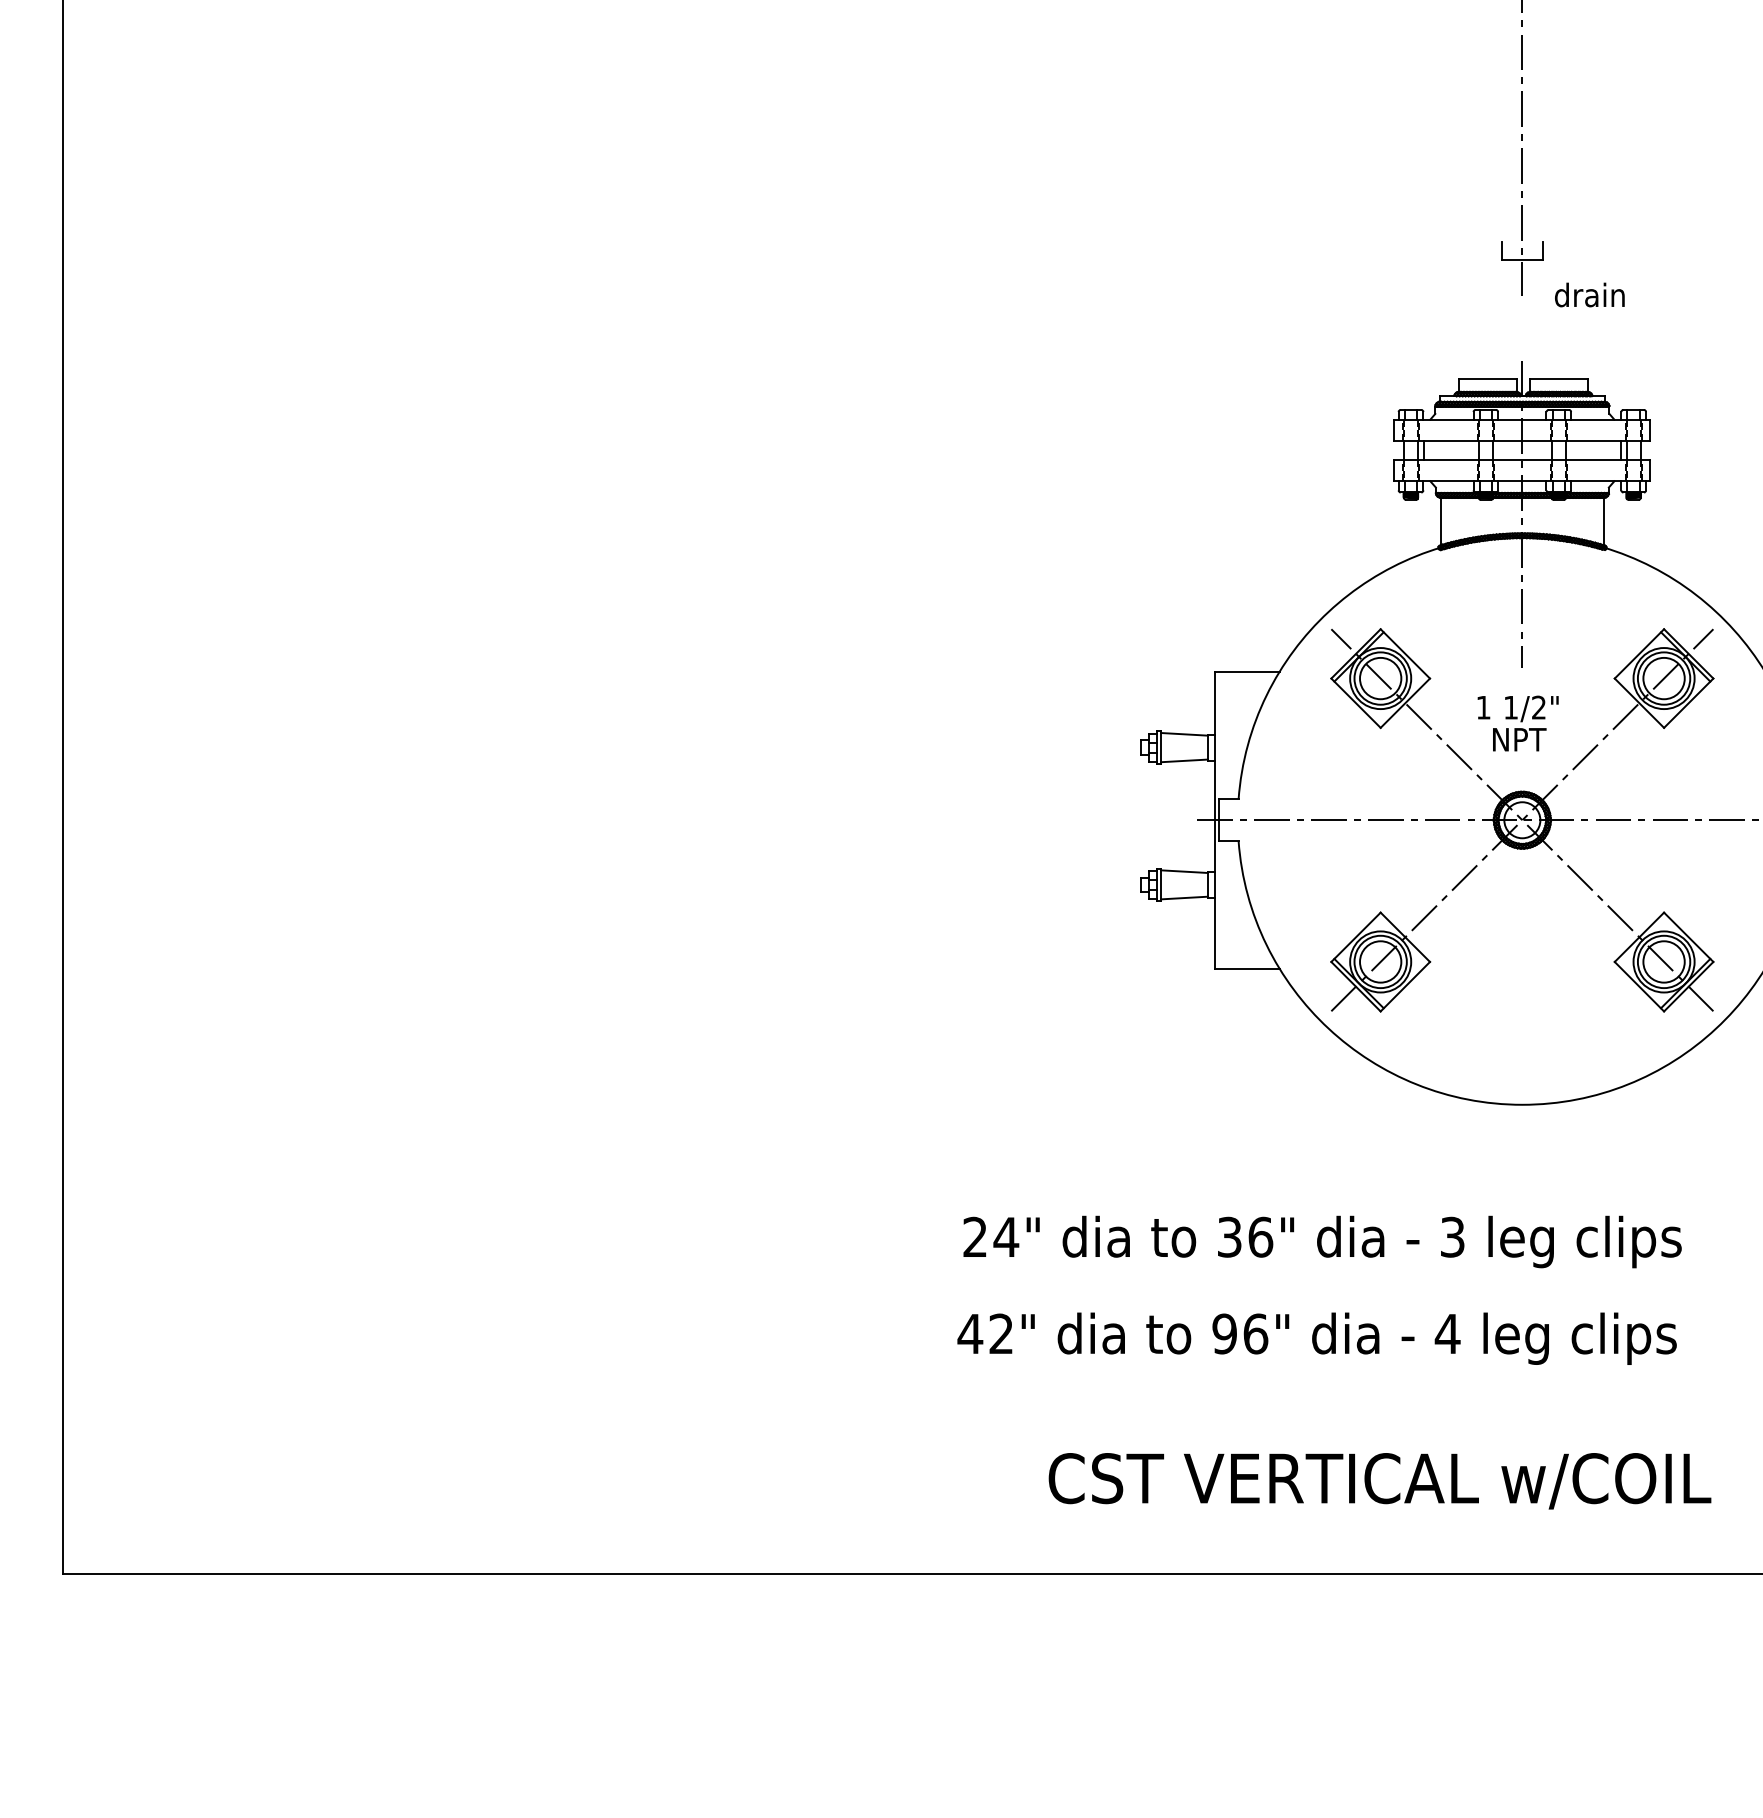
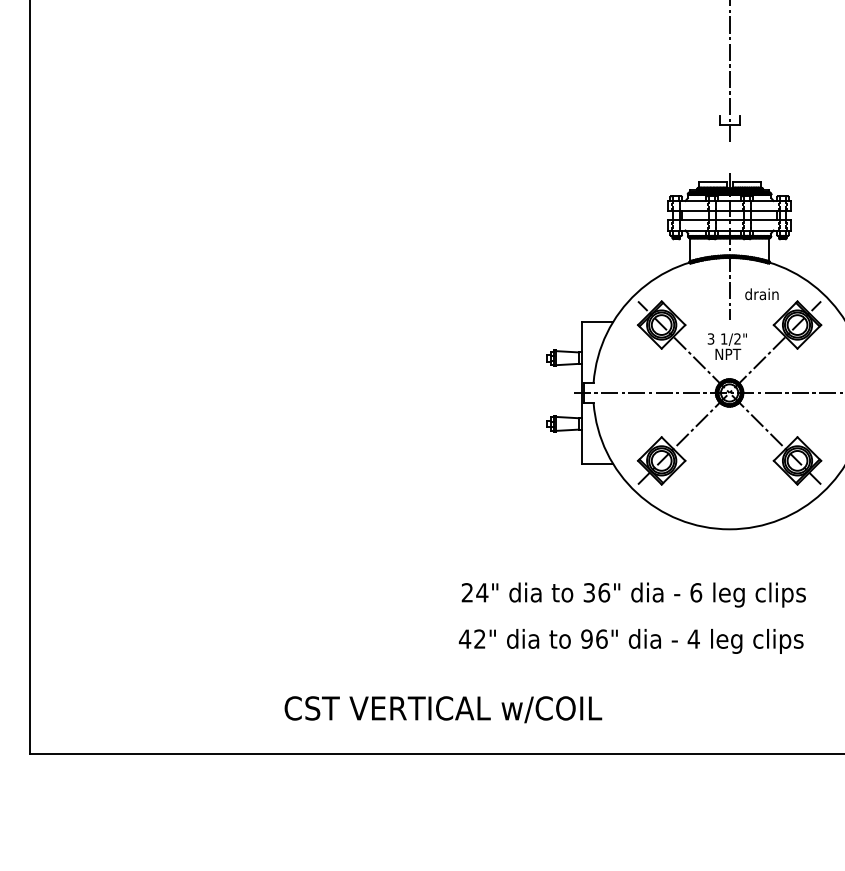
text: (1588, 295) -> (761, 294), moved
text: (1482, 706) -> (710, 338), 1 -> 3
text: (1453, 1236) -> (696, 592), 3 -> 6
text: (1380, 1480) -> (443, 709), moved

